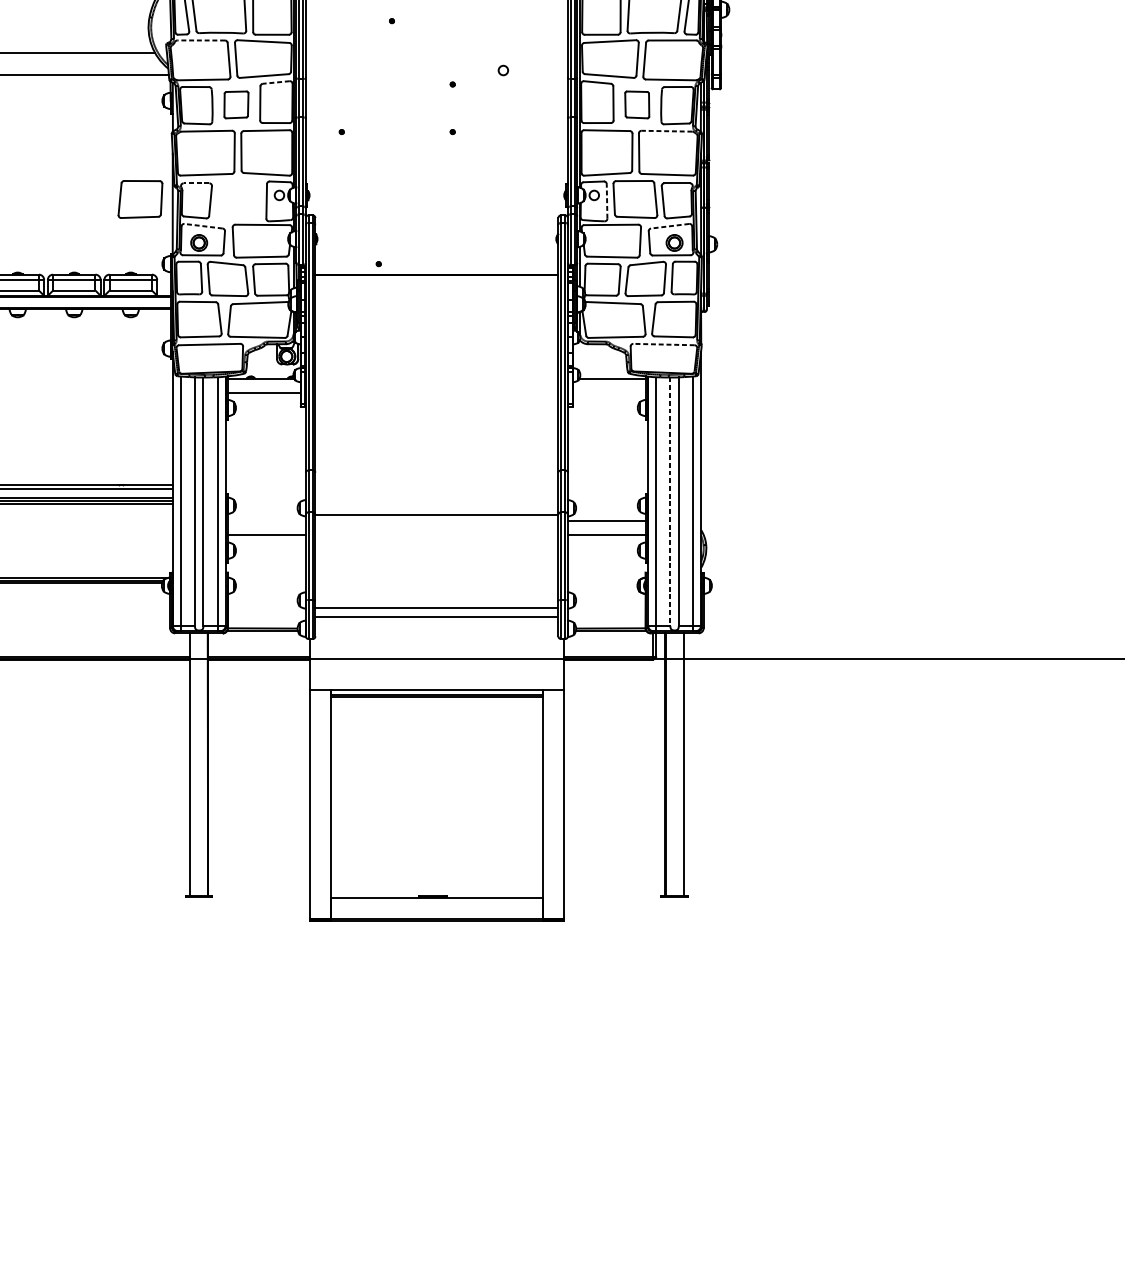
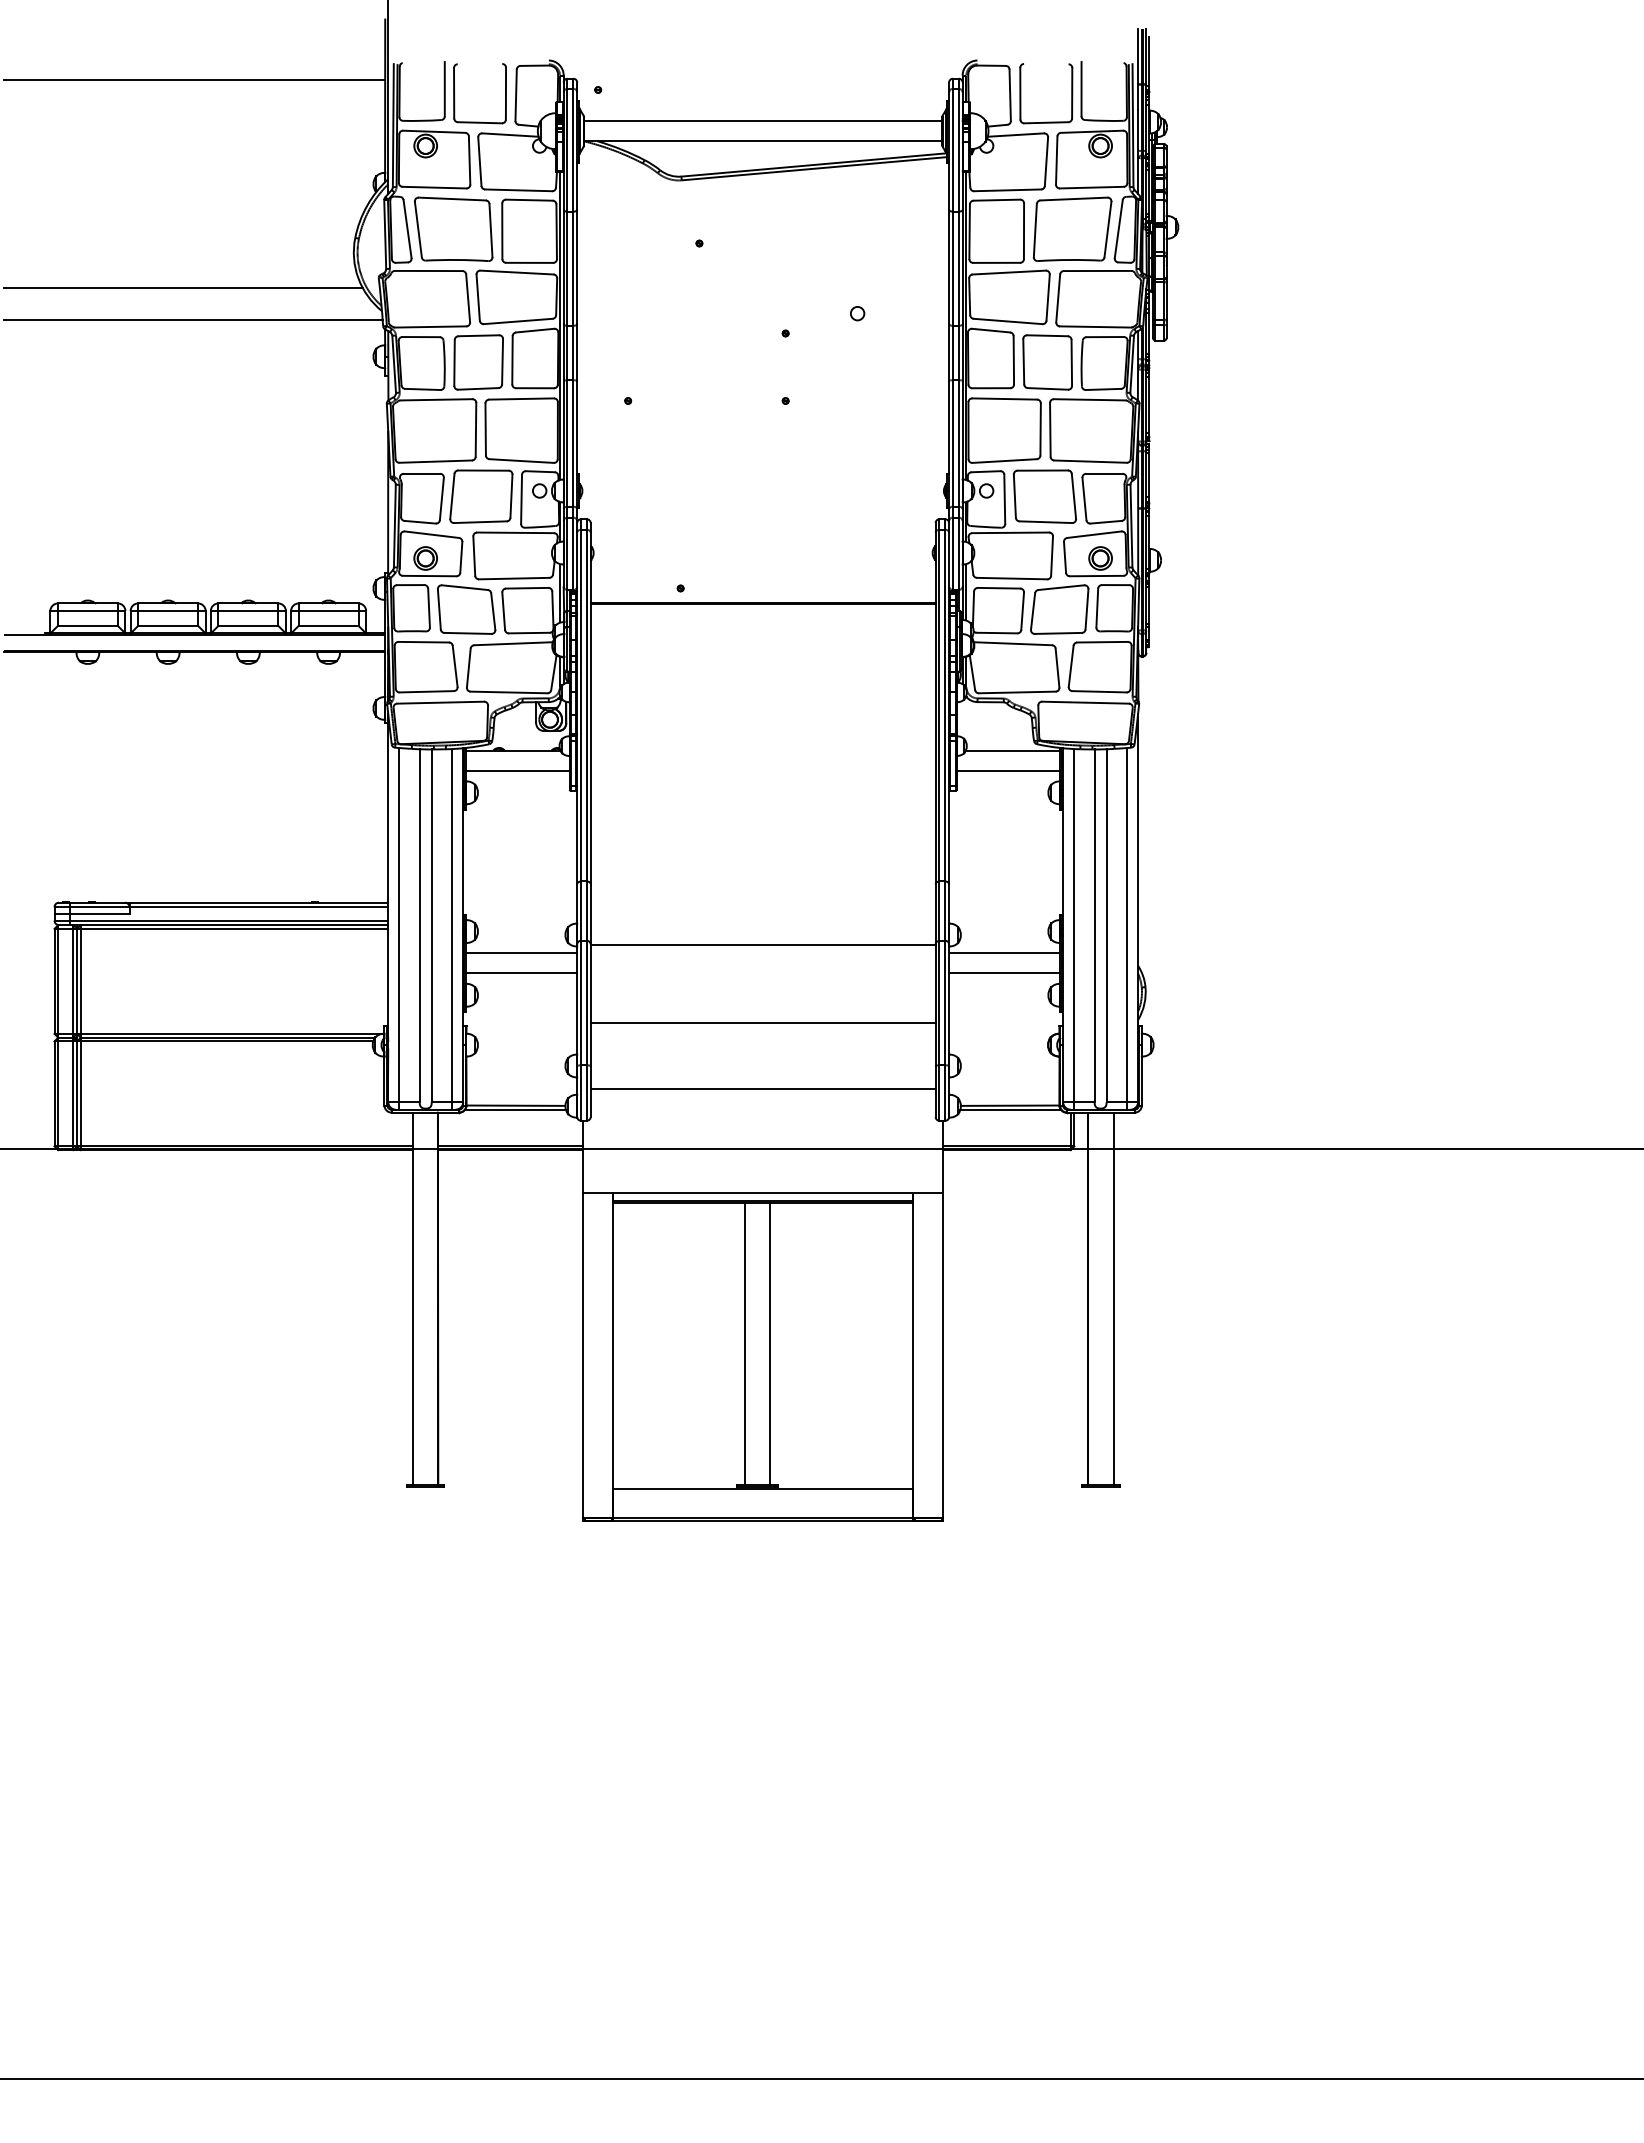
line: (201, 40) -> (428, 271), dashed -> solid
line: (275, 82) -> (534, 330), dashed -> solid
part: (236, 104) -> (478, 362), size x1.43
part: (637, 104) -> (1047, 362), size x1.43
line: (666, 131) -> (1089, 399), dashed -> solid
line: (196, 183) -> (421, 473), dashed -> solid
part: (140, 199) -> (481, 496), moved
line: (606, 201) -> (1004, 499), dashed -> solid
line: (203, 226) -> (431, 534), dashed -> solid
line: (669, 226) -> (1093, 534), dashed -> solid
line: (663, 344) -> (1085, 702), dashed -> solid
line: (609, 393) -> (1008, 771), added
line: (670, 502) -> (1094, 926), dashed -> solid
line: (266, 521) -> (521, 953), added
line: (436, 607) -> (762, 1023), moved
line: (424, 796) -> (745, 1344), added
line: (442, 796) -> (770, 1344), added

